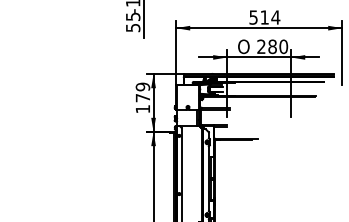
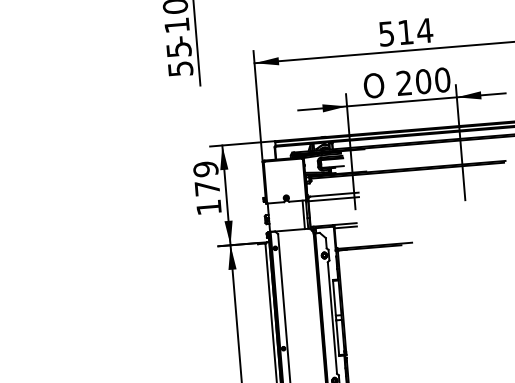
text: (272, 46) -> (423, 81), 280 -> 200

